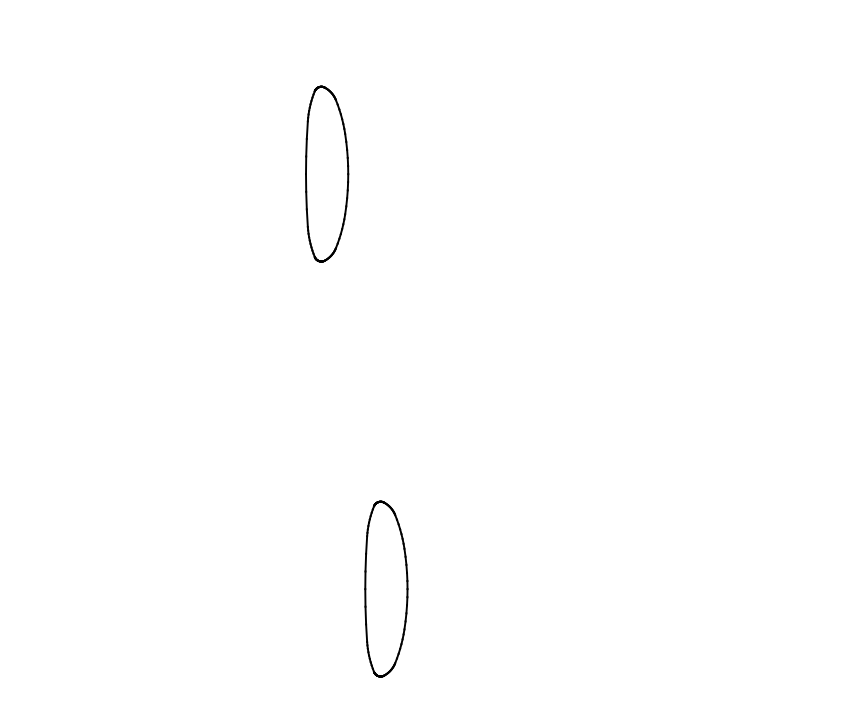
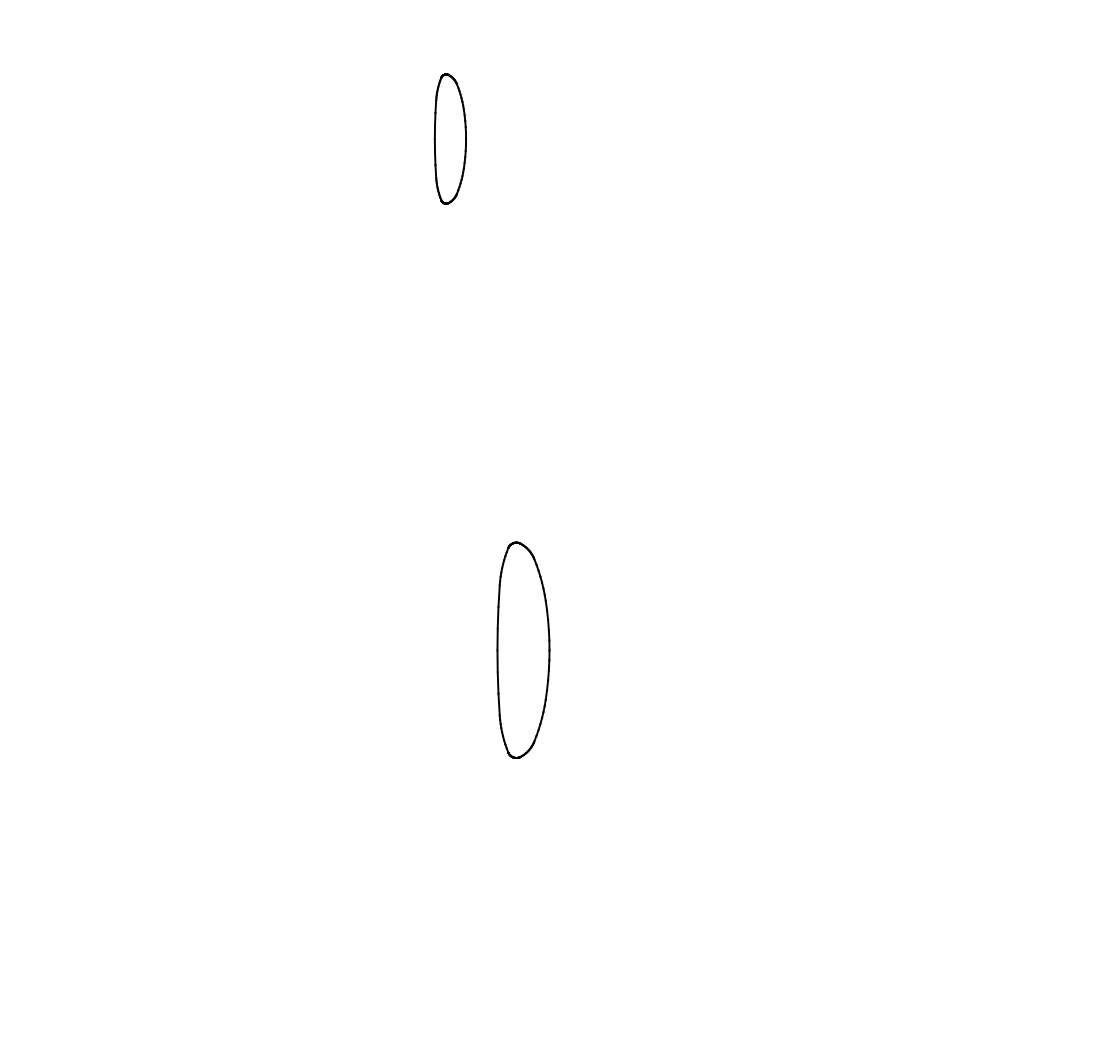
part: (327, 173) -> (450, 138), size x0.6

